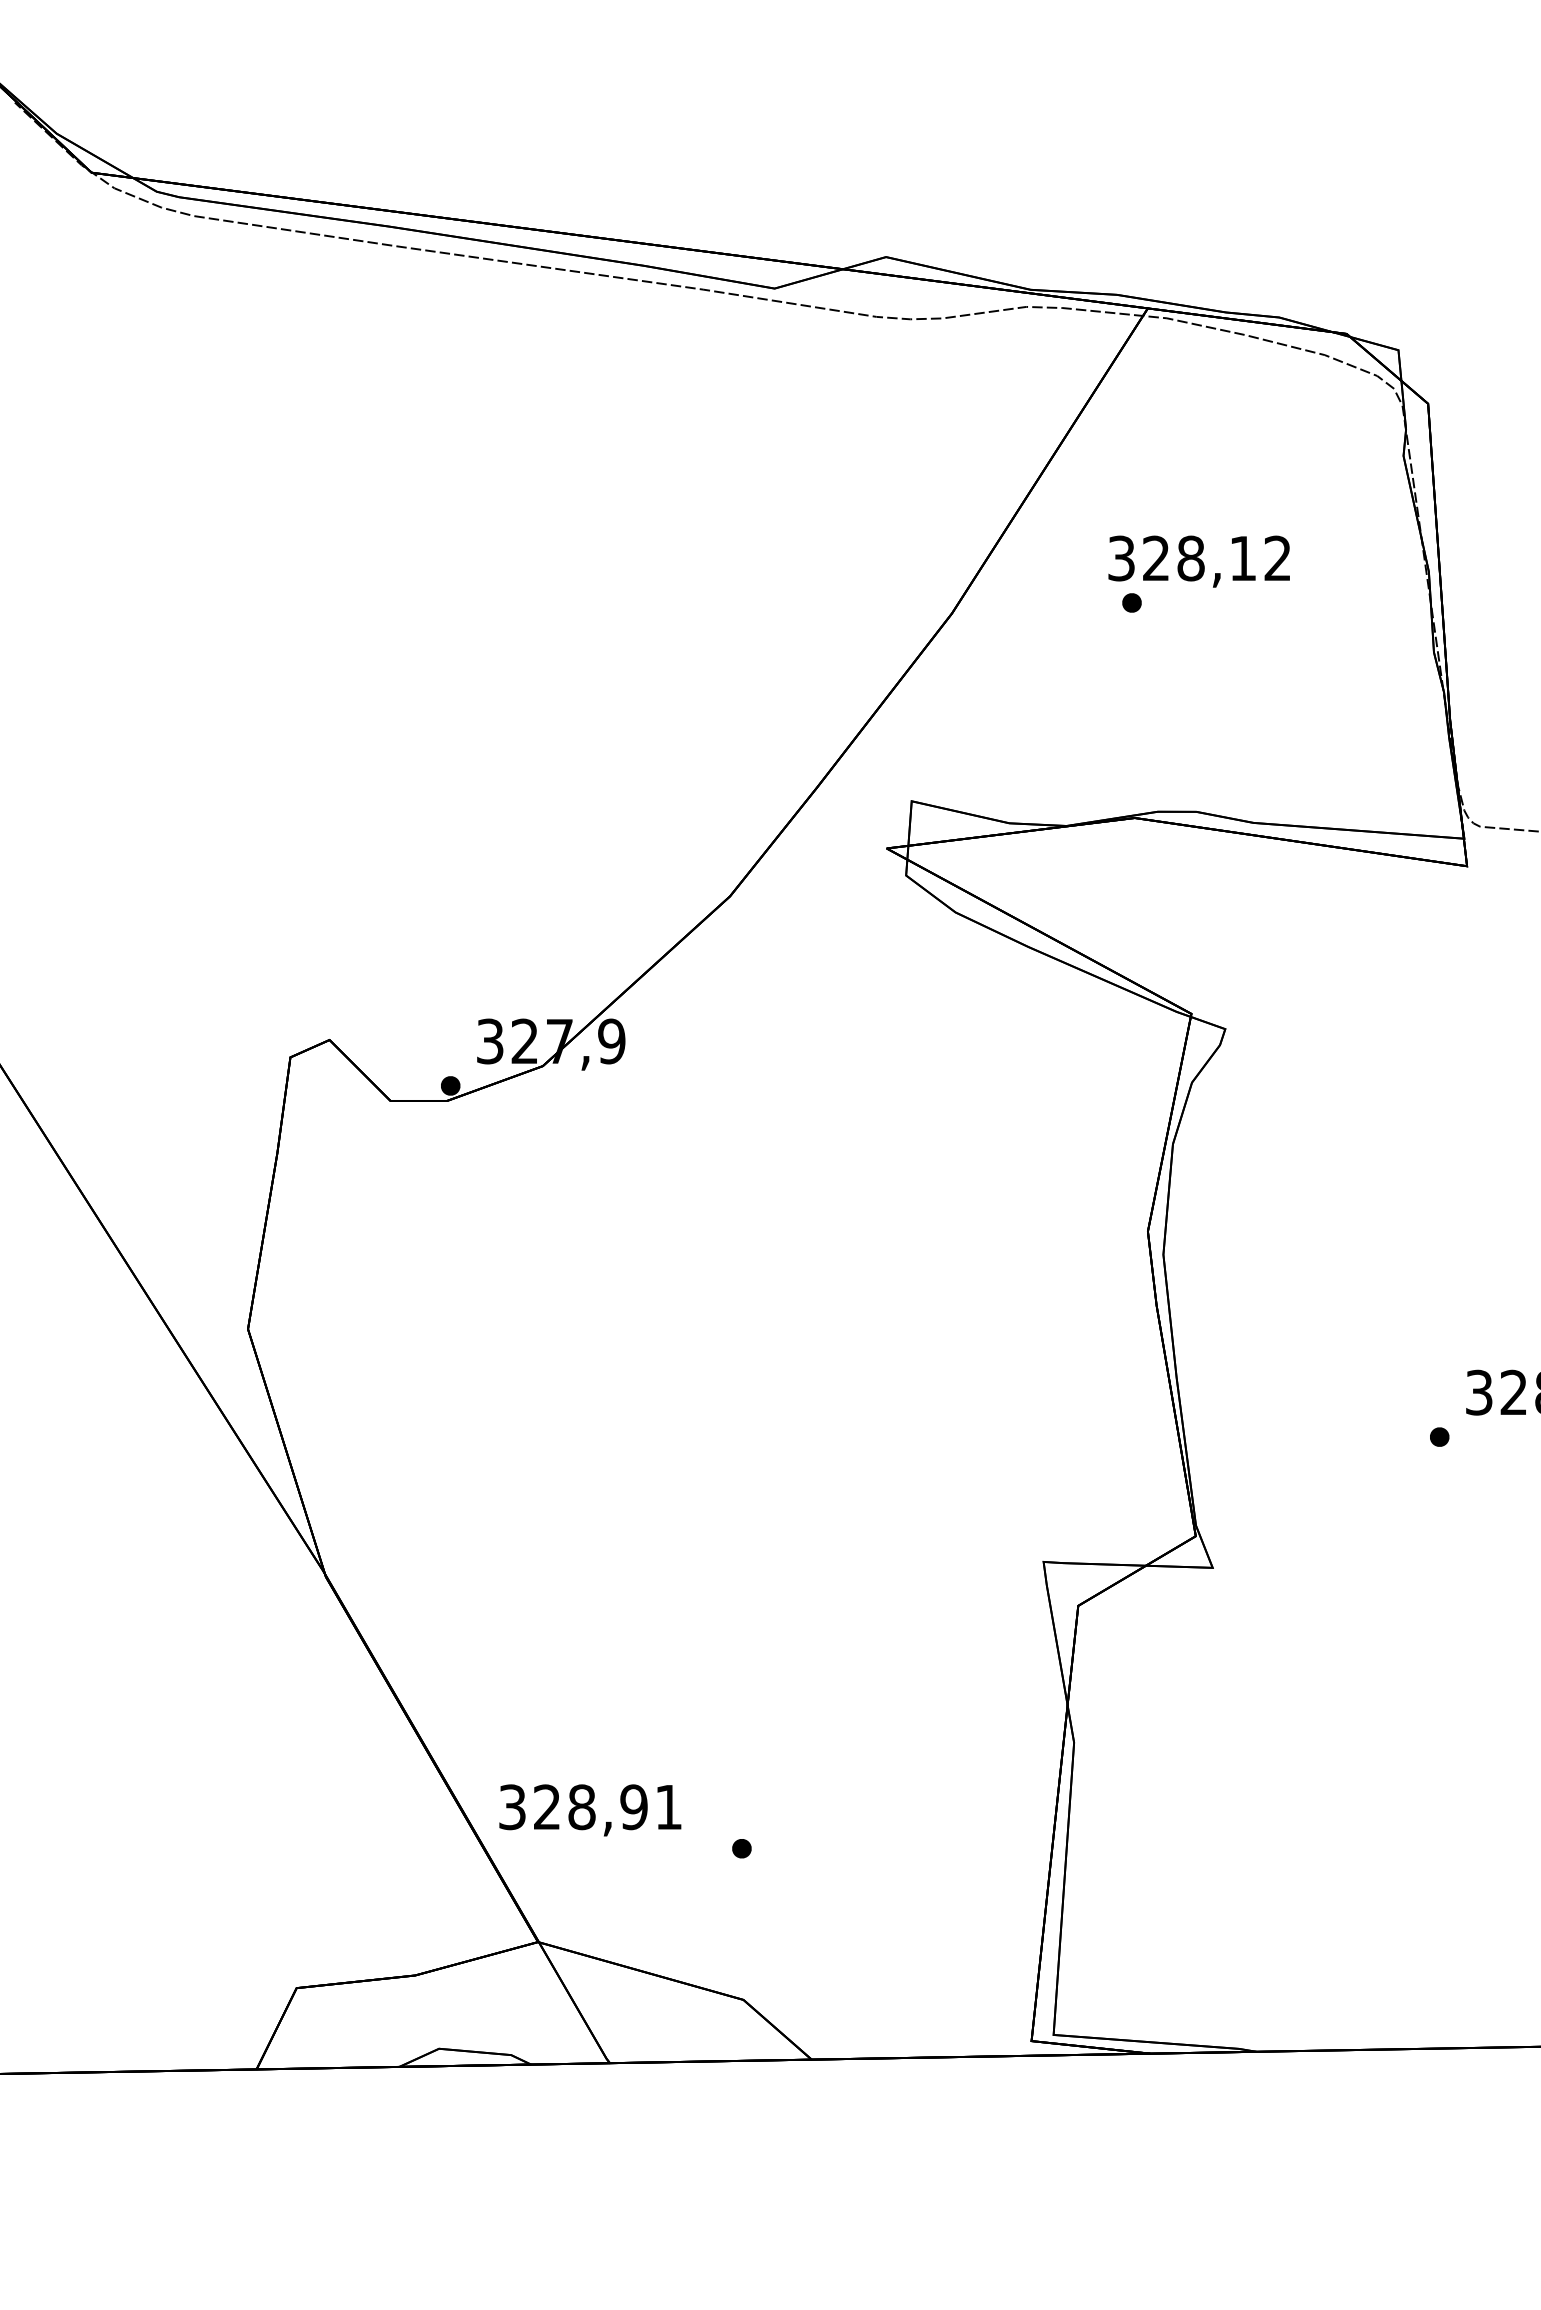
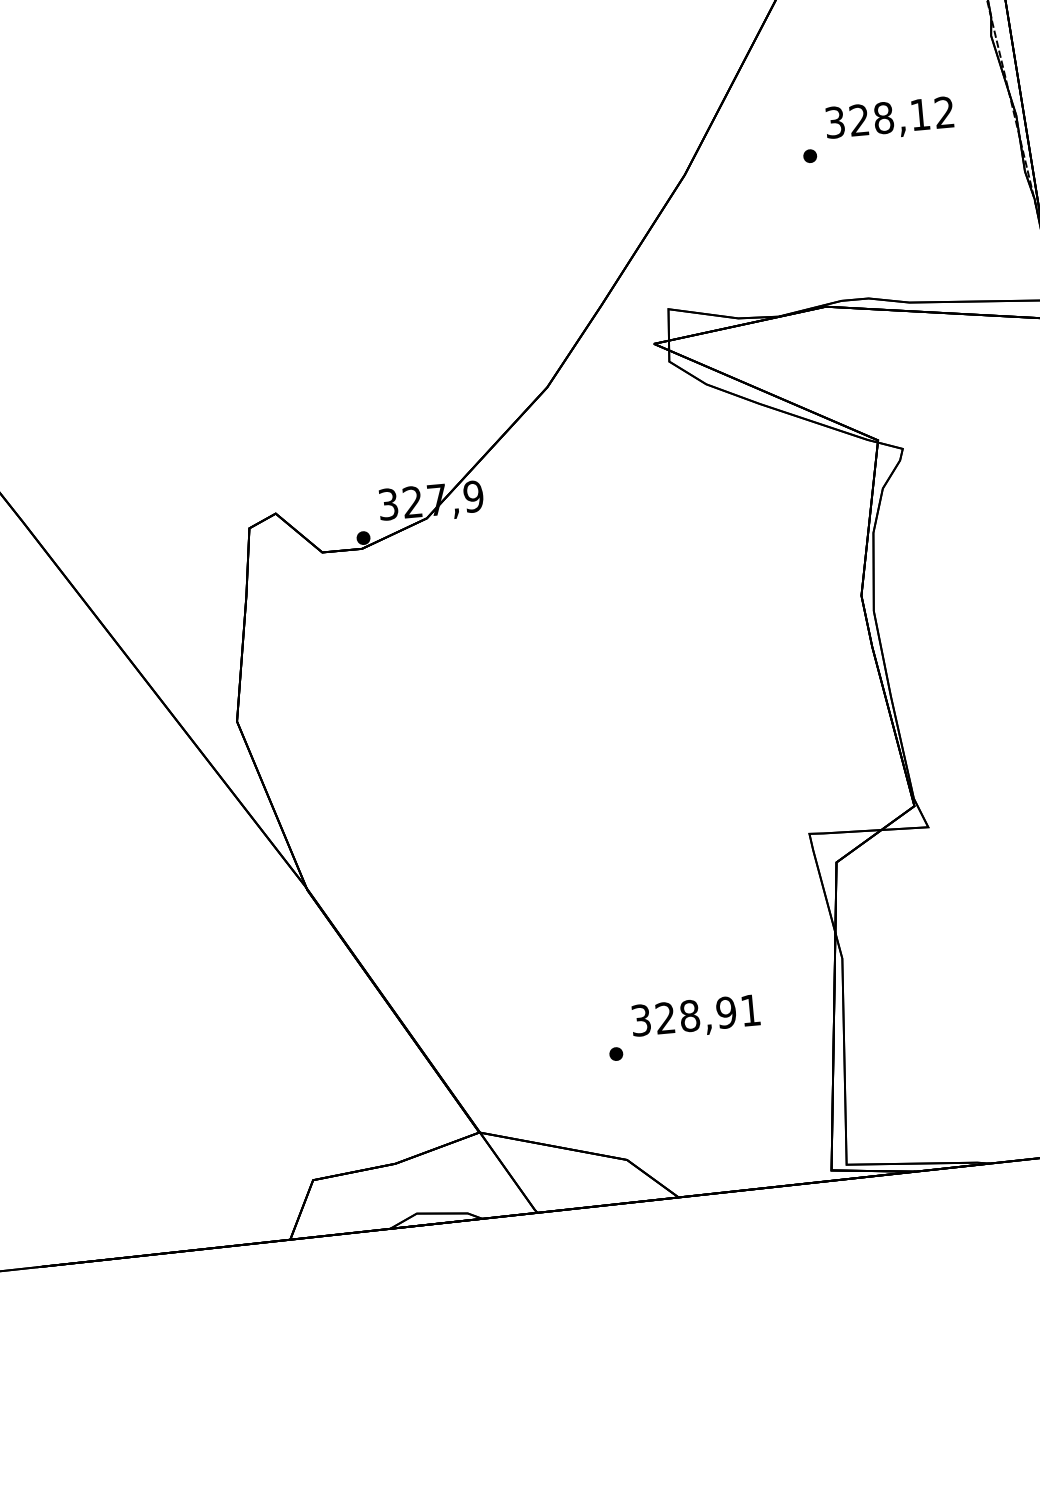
text: (1198, 561) -> (889, 119), moved
text: (590, 1810) -> (696, 1017), moved

